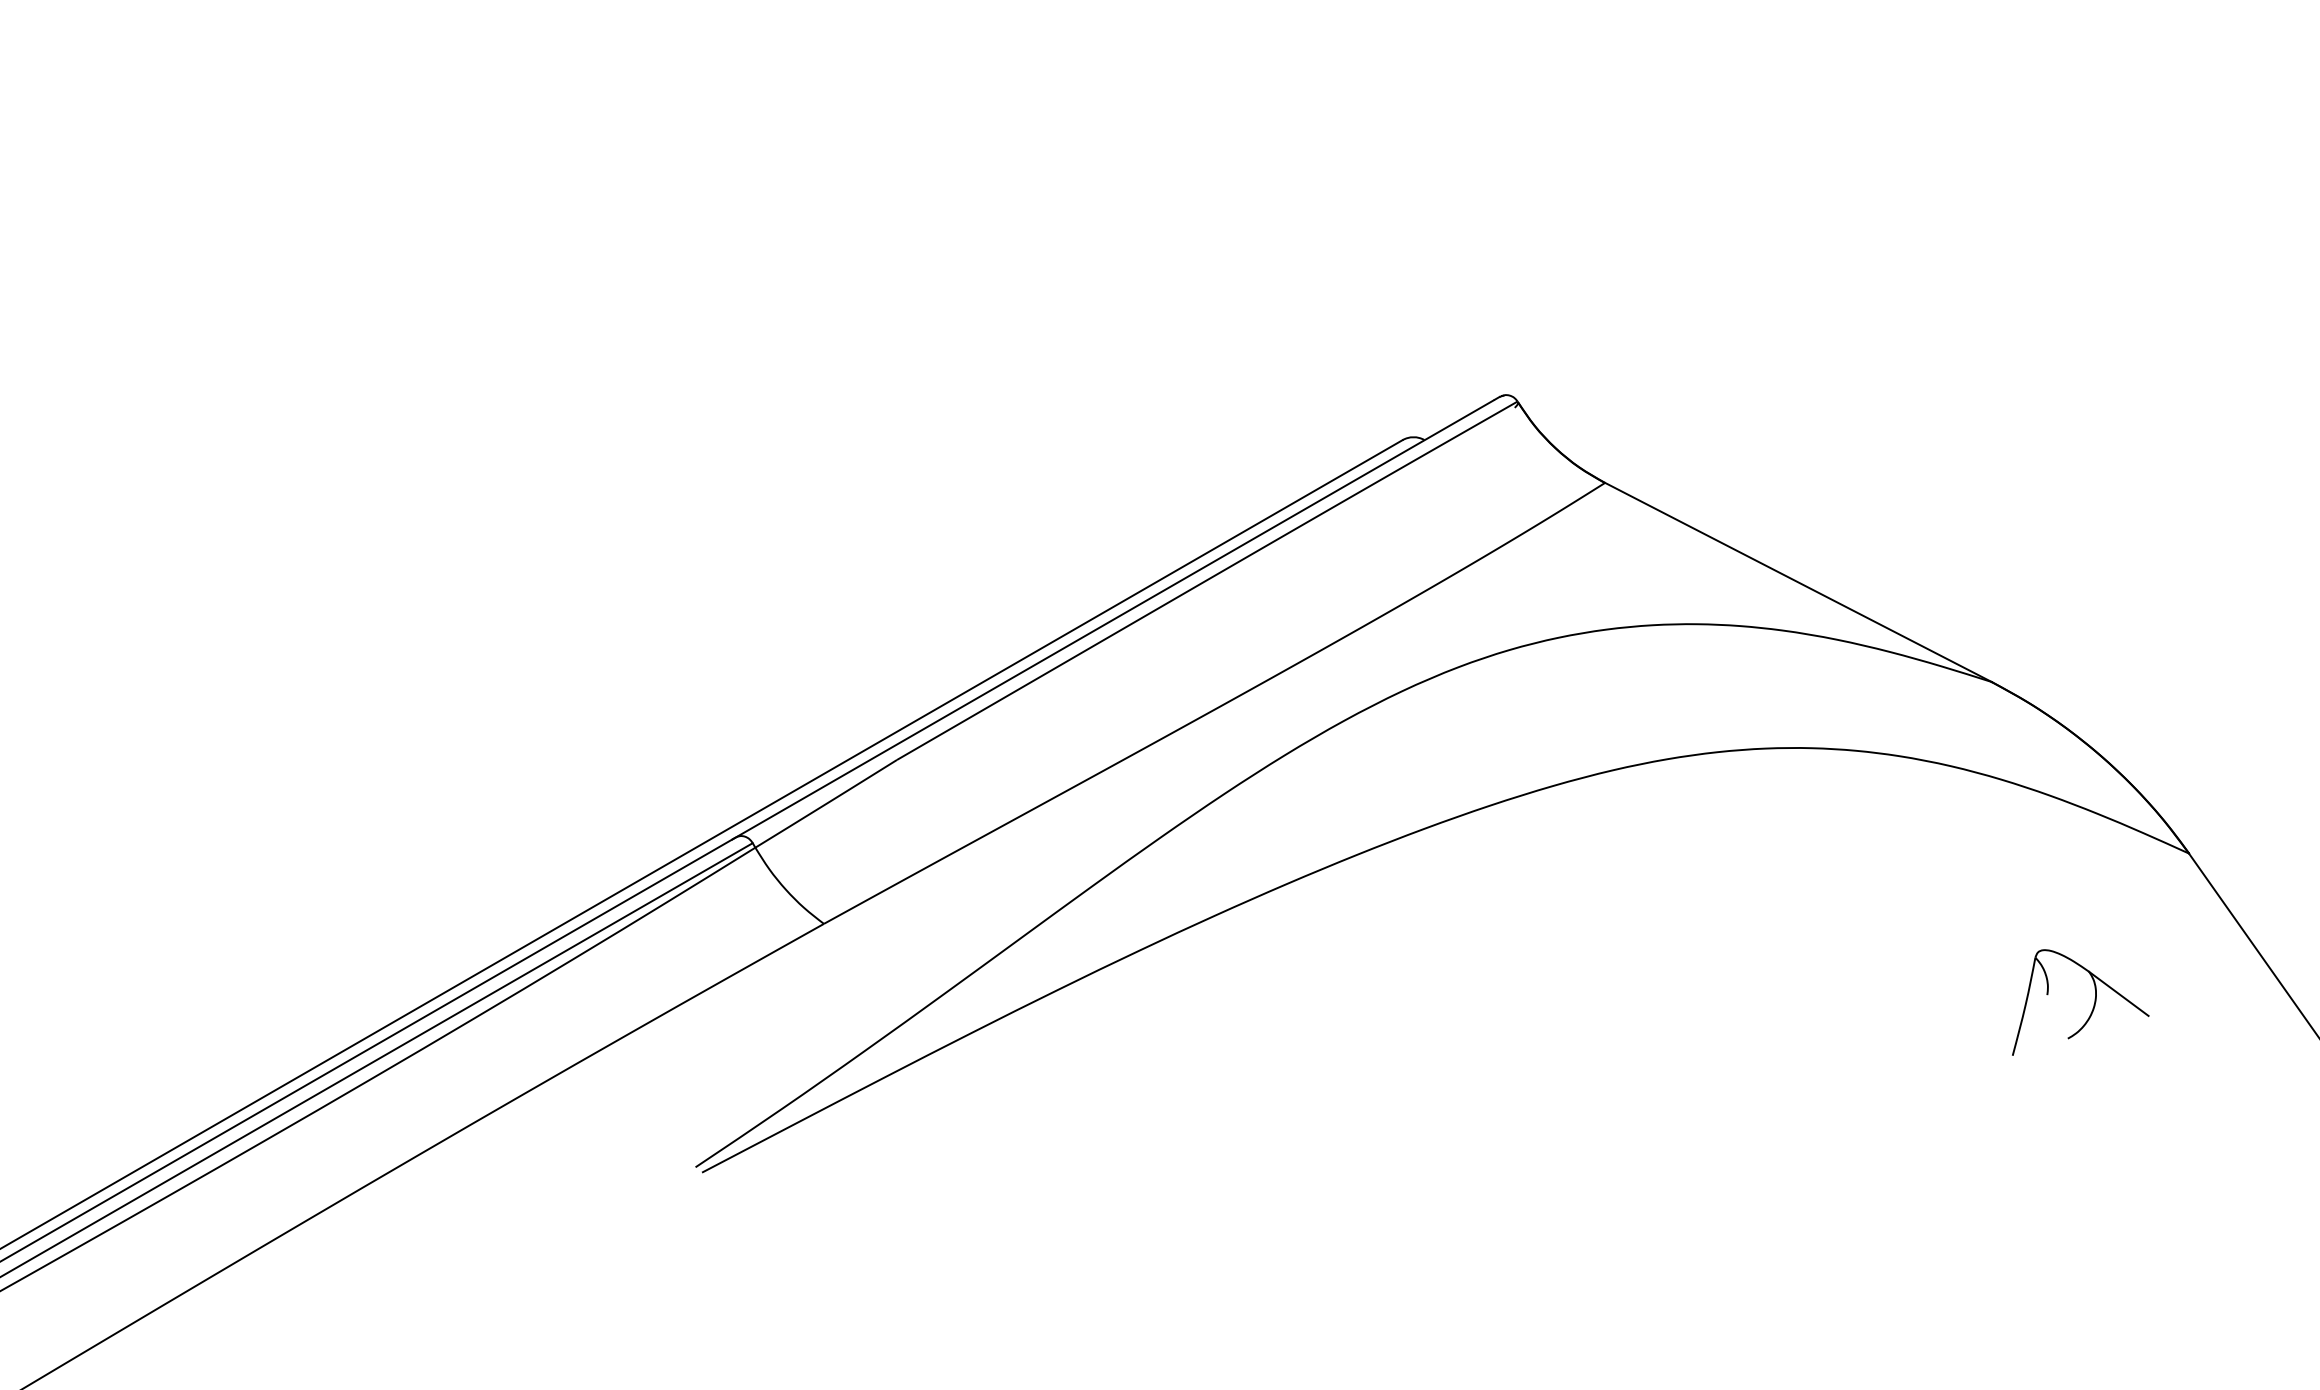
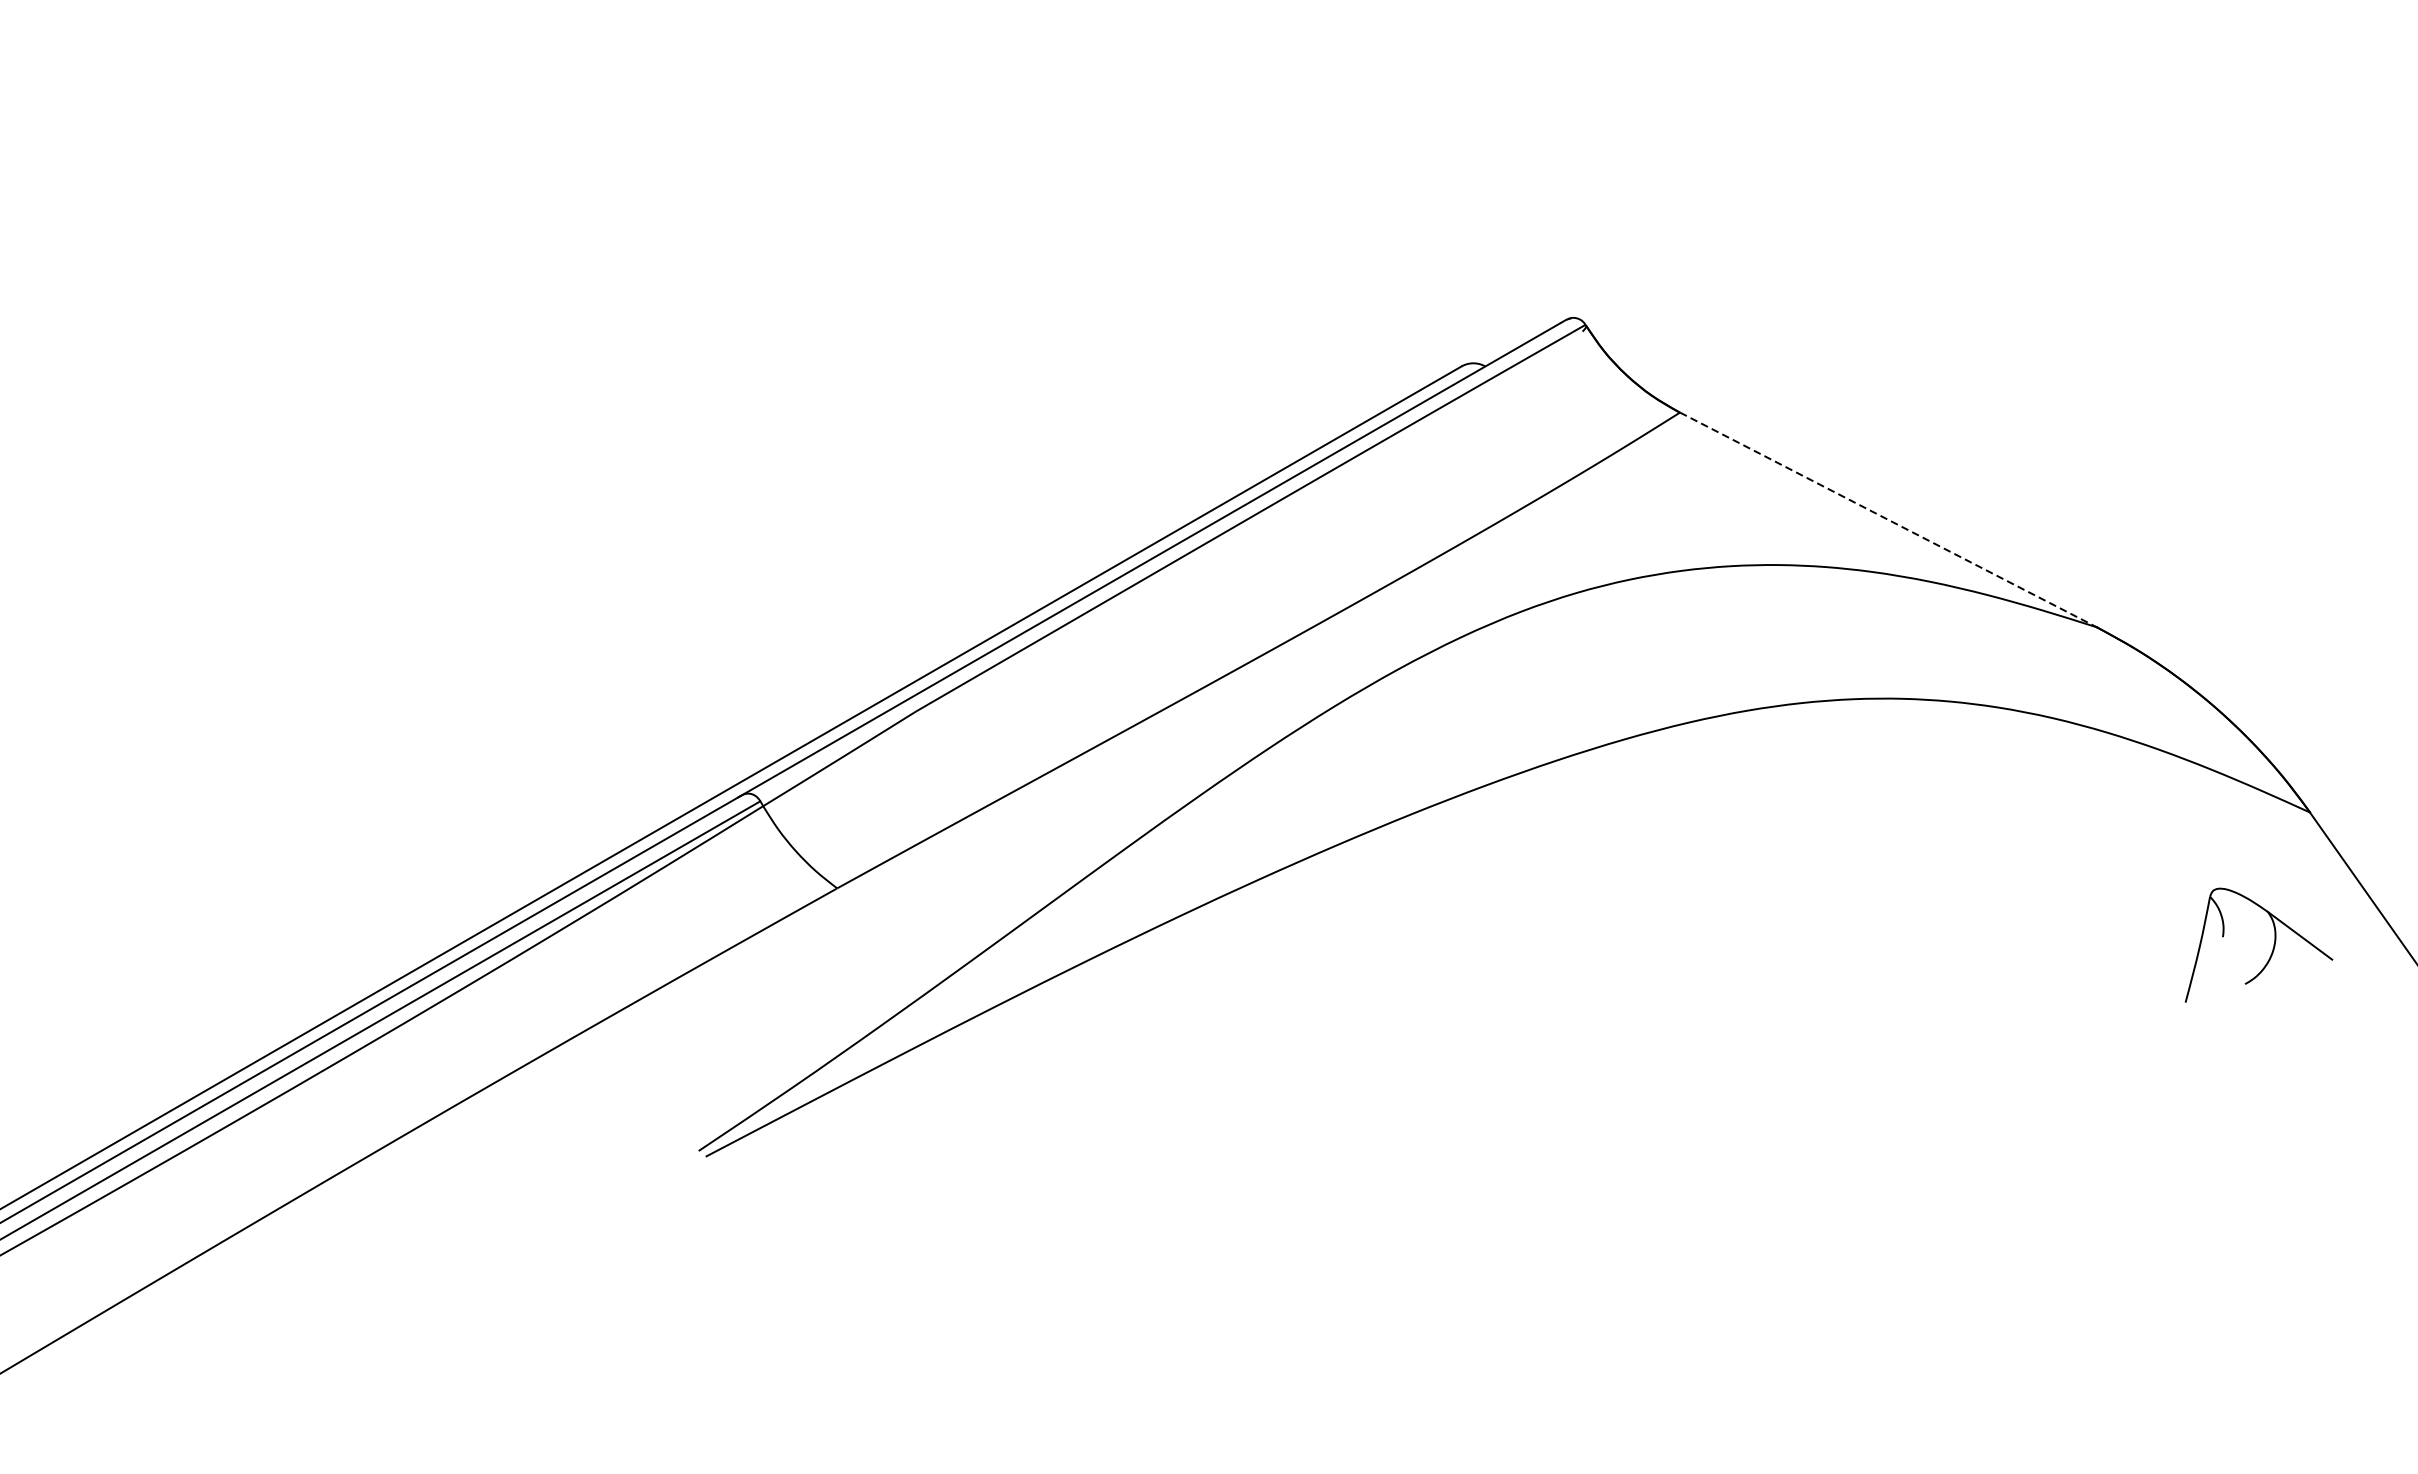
line: (1798, 582) -> (1888, 520), solid -> dashed
part: (2093, 1004) -> (2272, 947), moved

